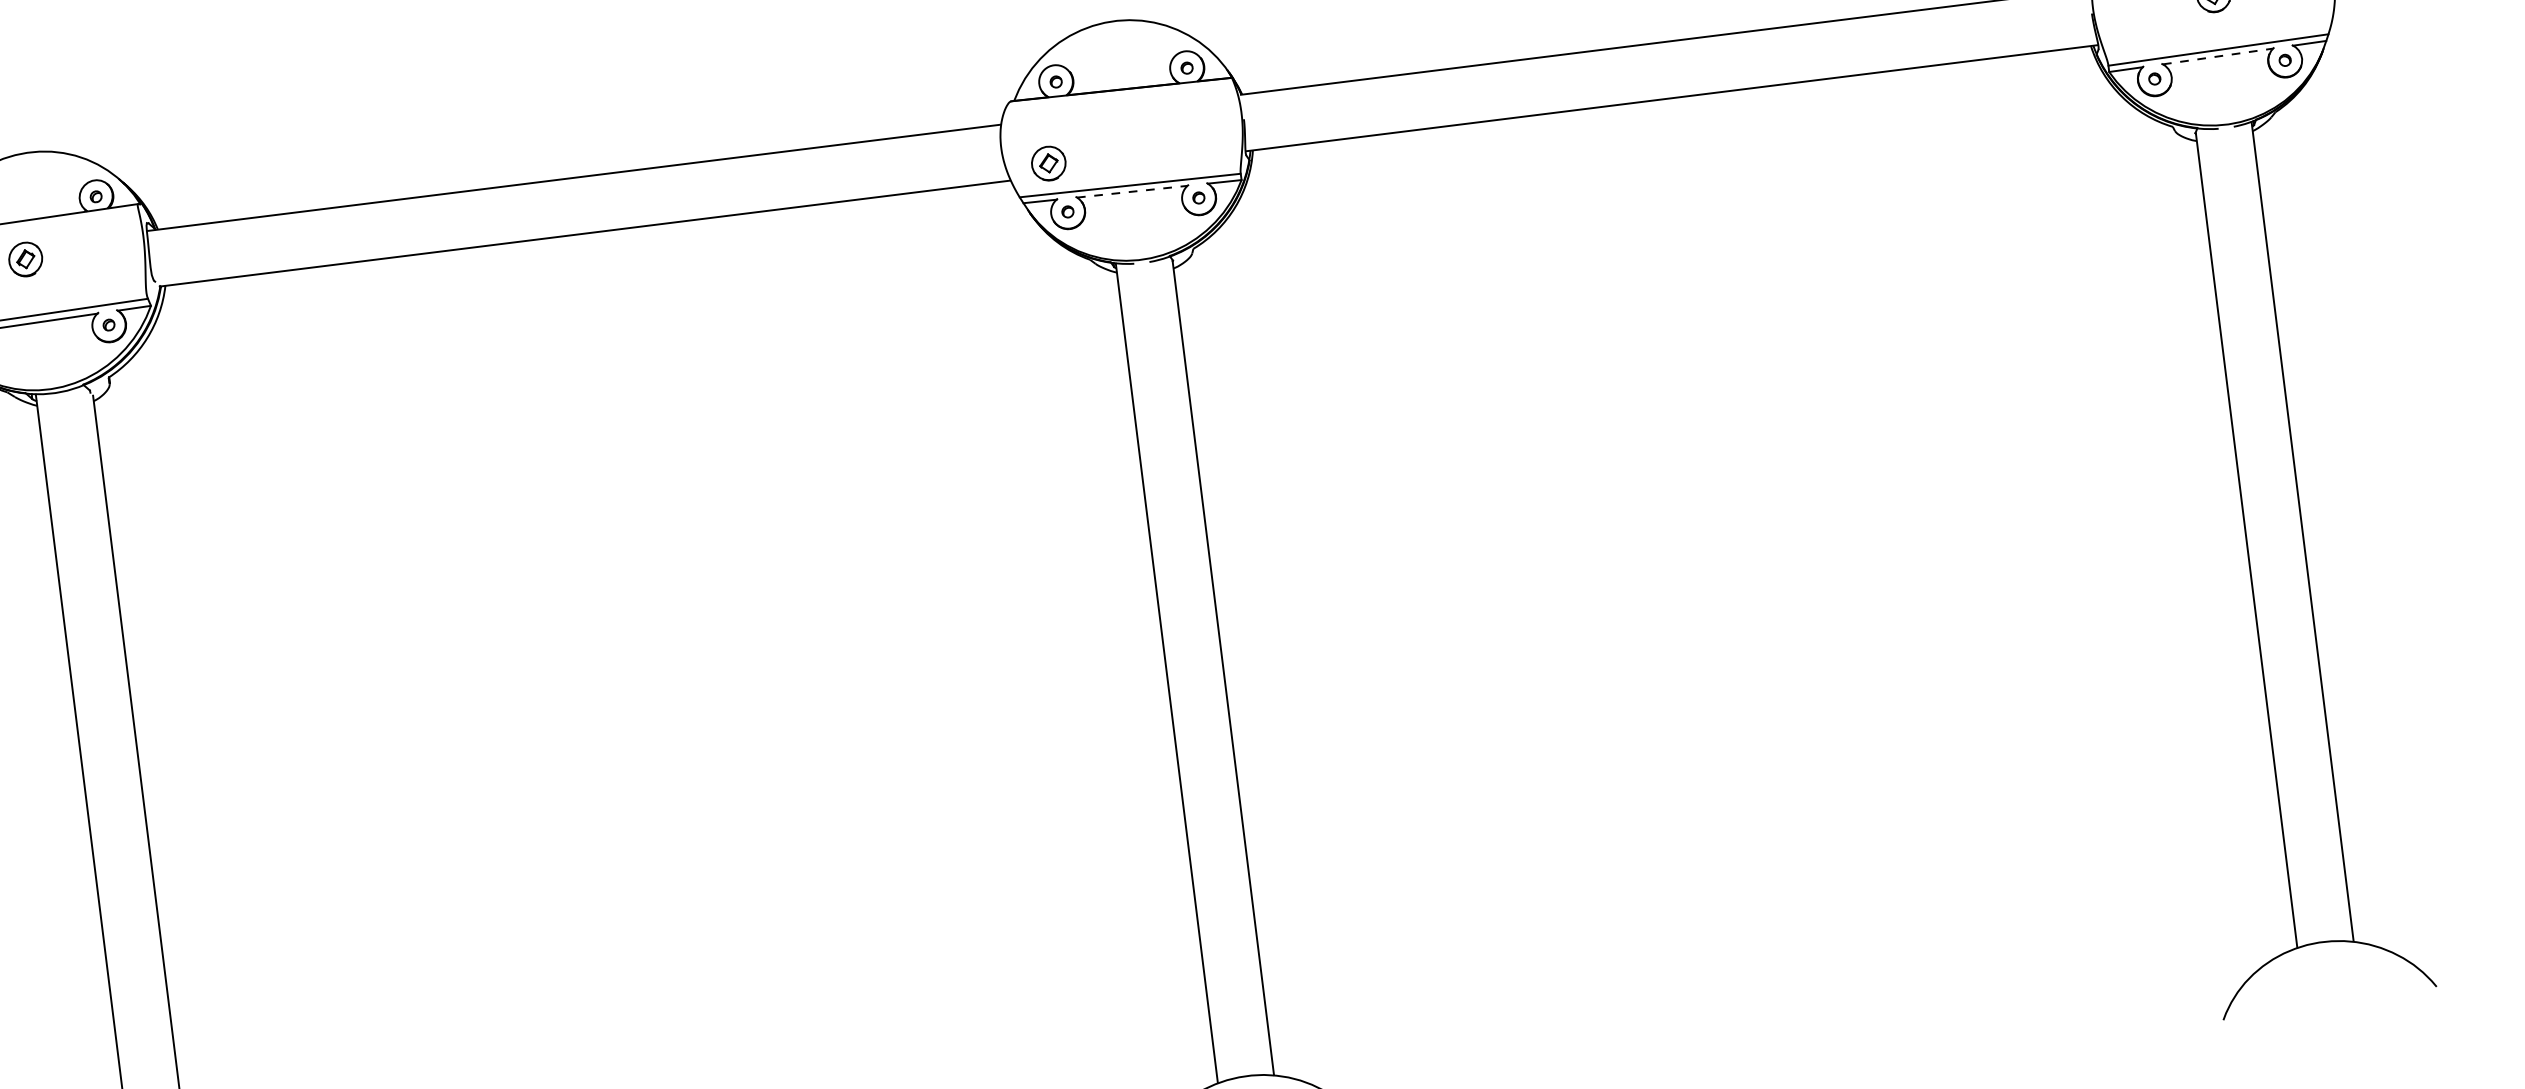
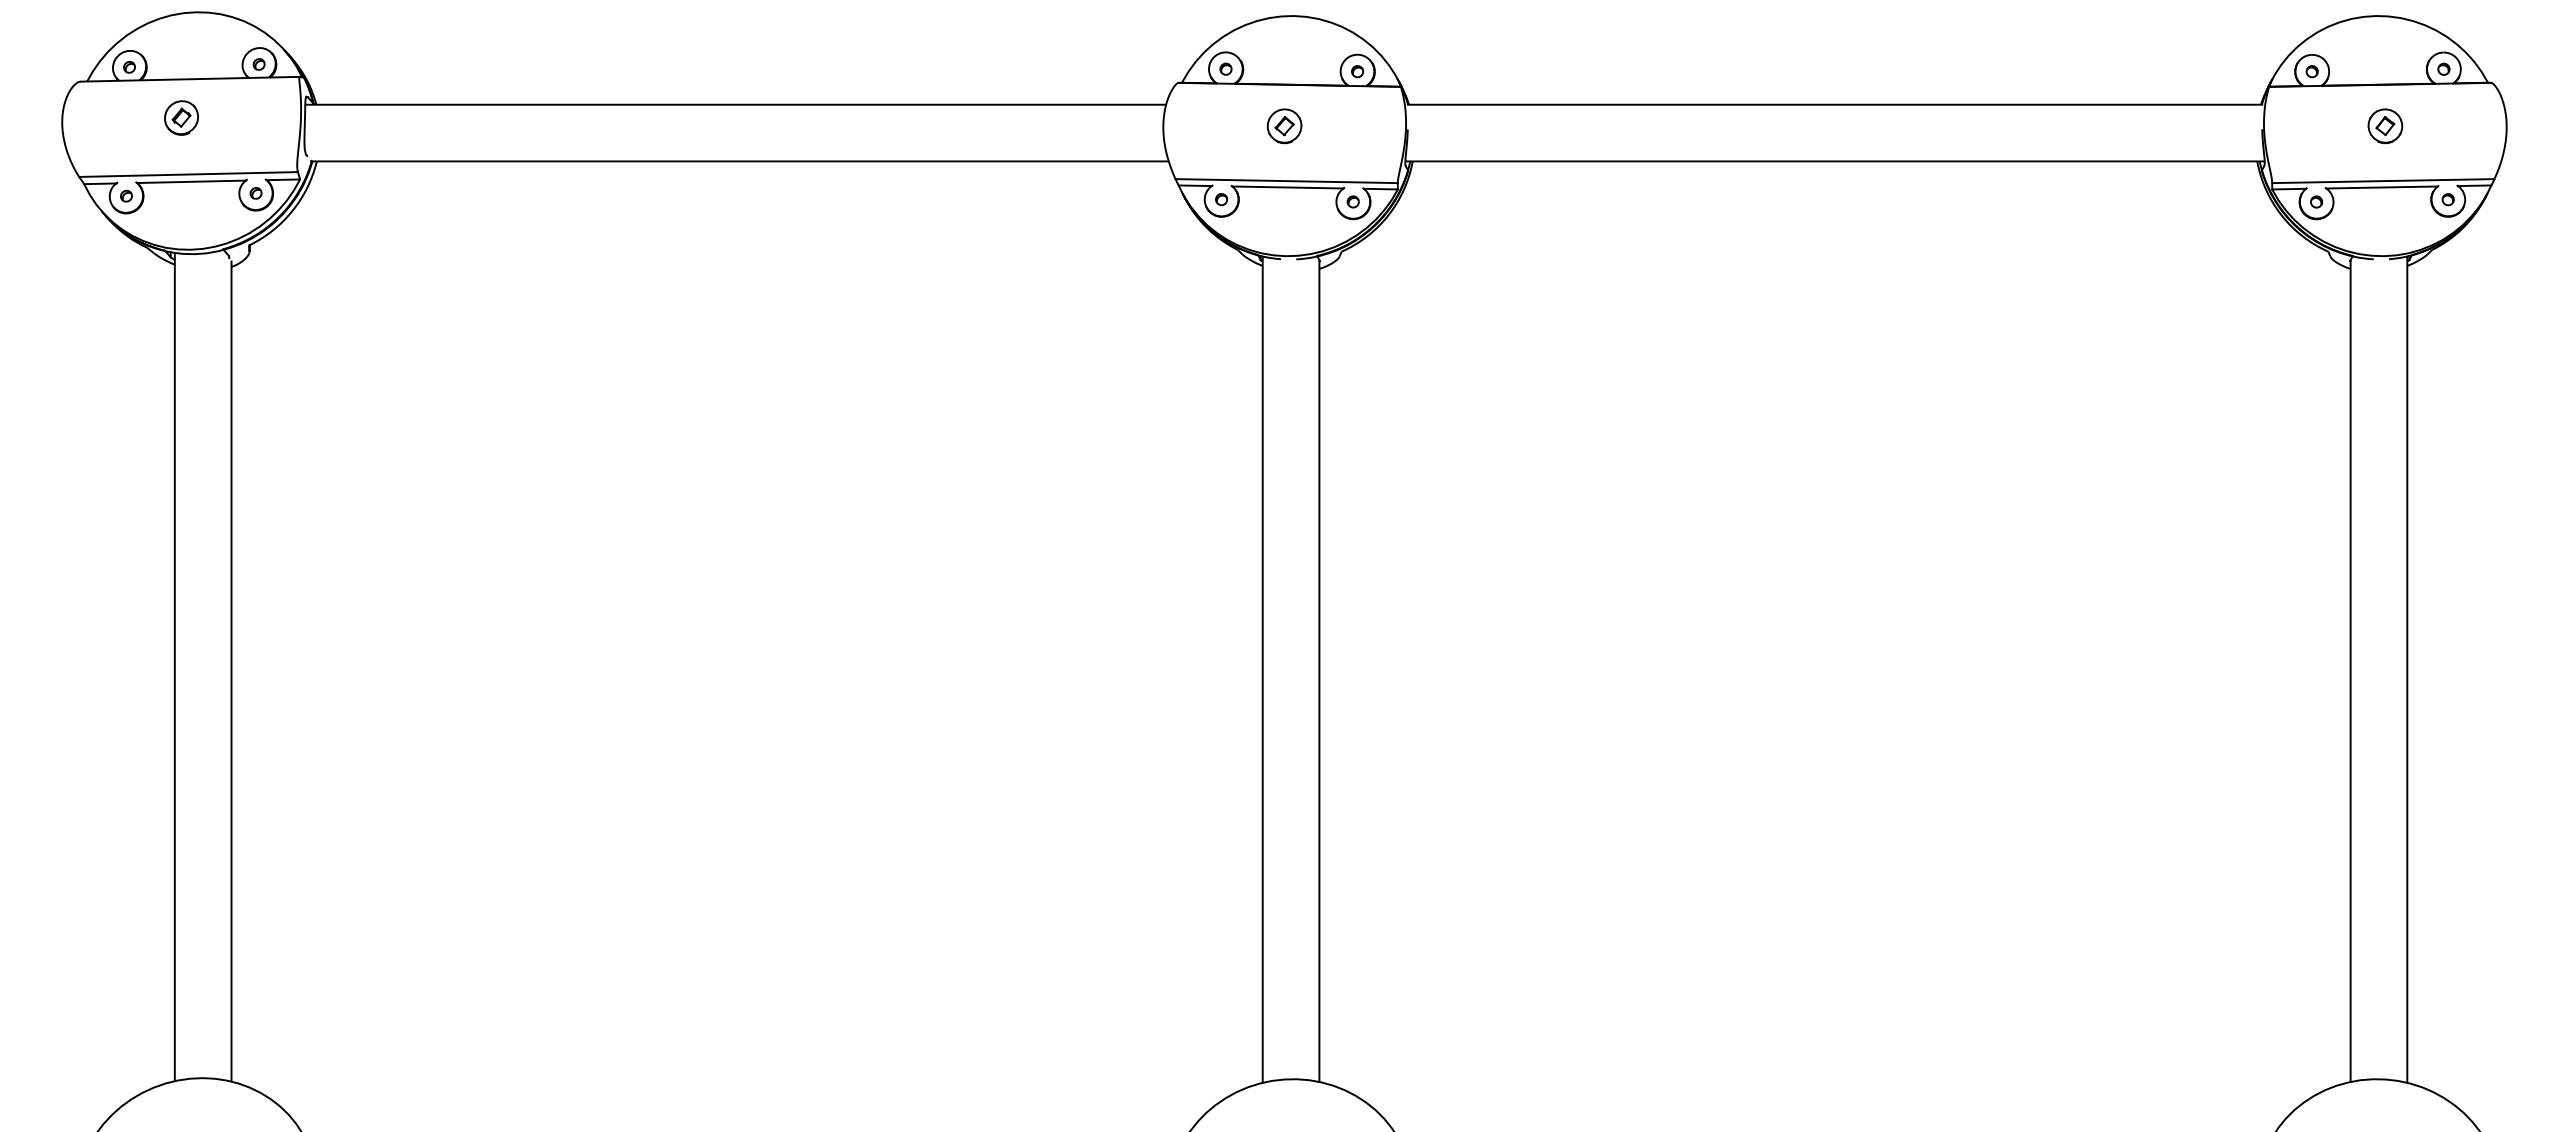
line: (2218, 56) -> (2382, 187), dashed -> solid
part: (1048, 163) -> (1284, 126), moved
line: (1131, 191) -> (1287, 187), dashed -> solid

